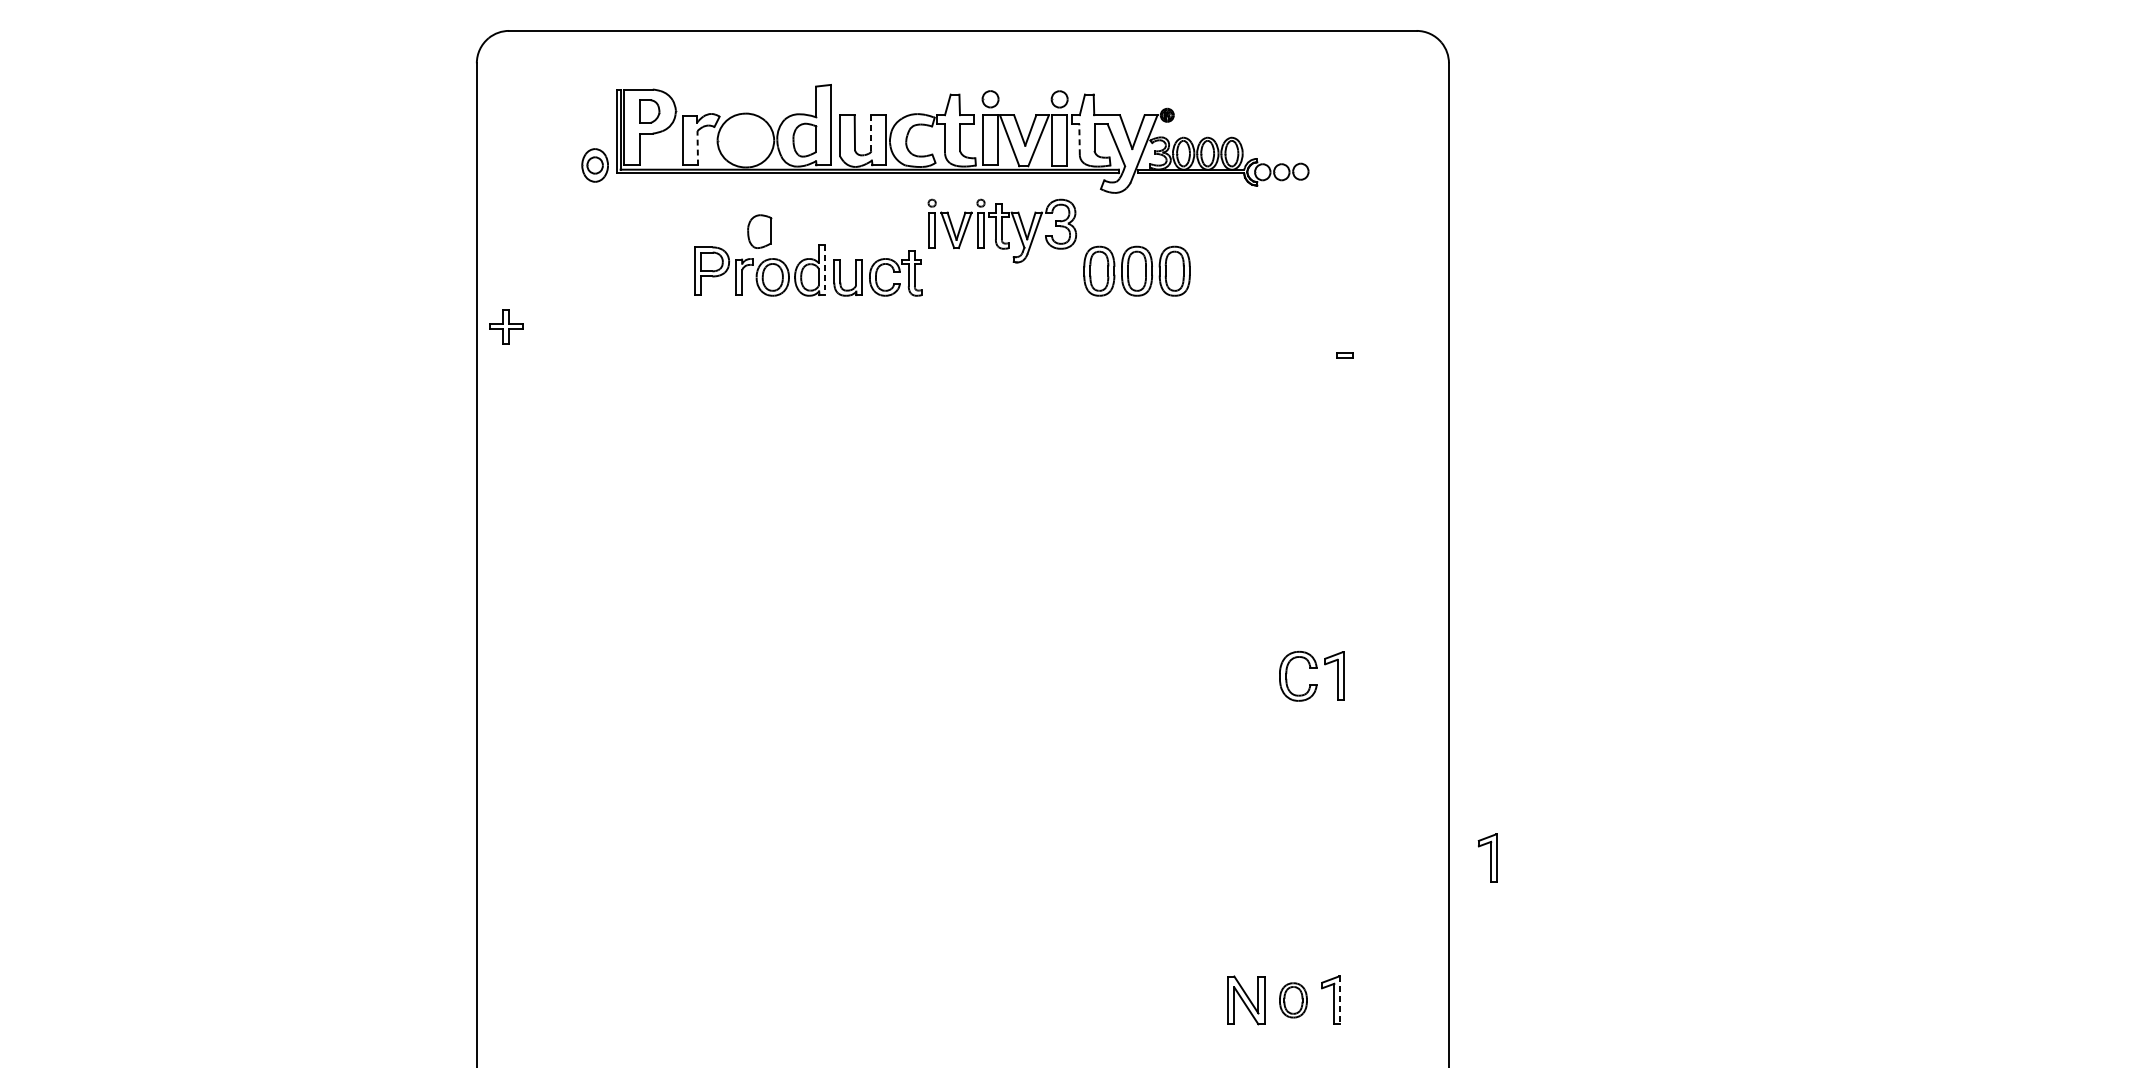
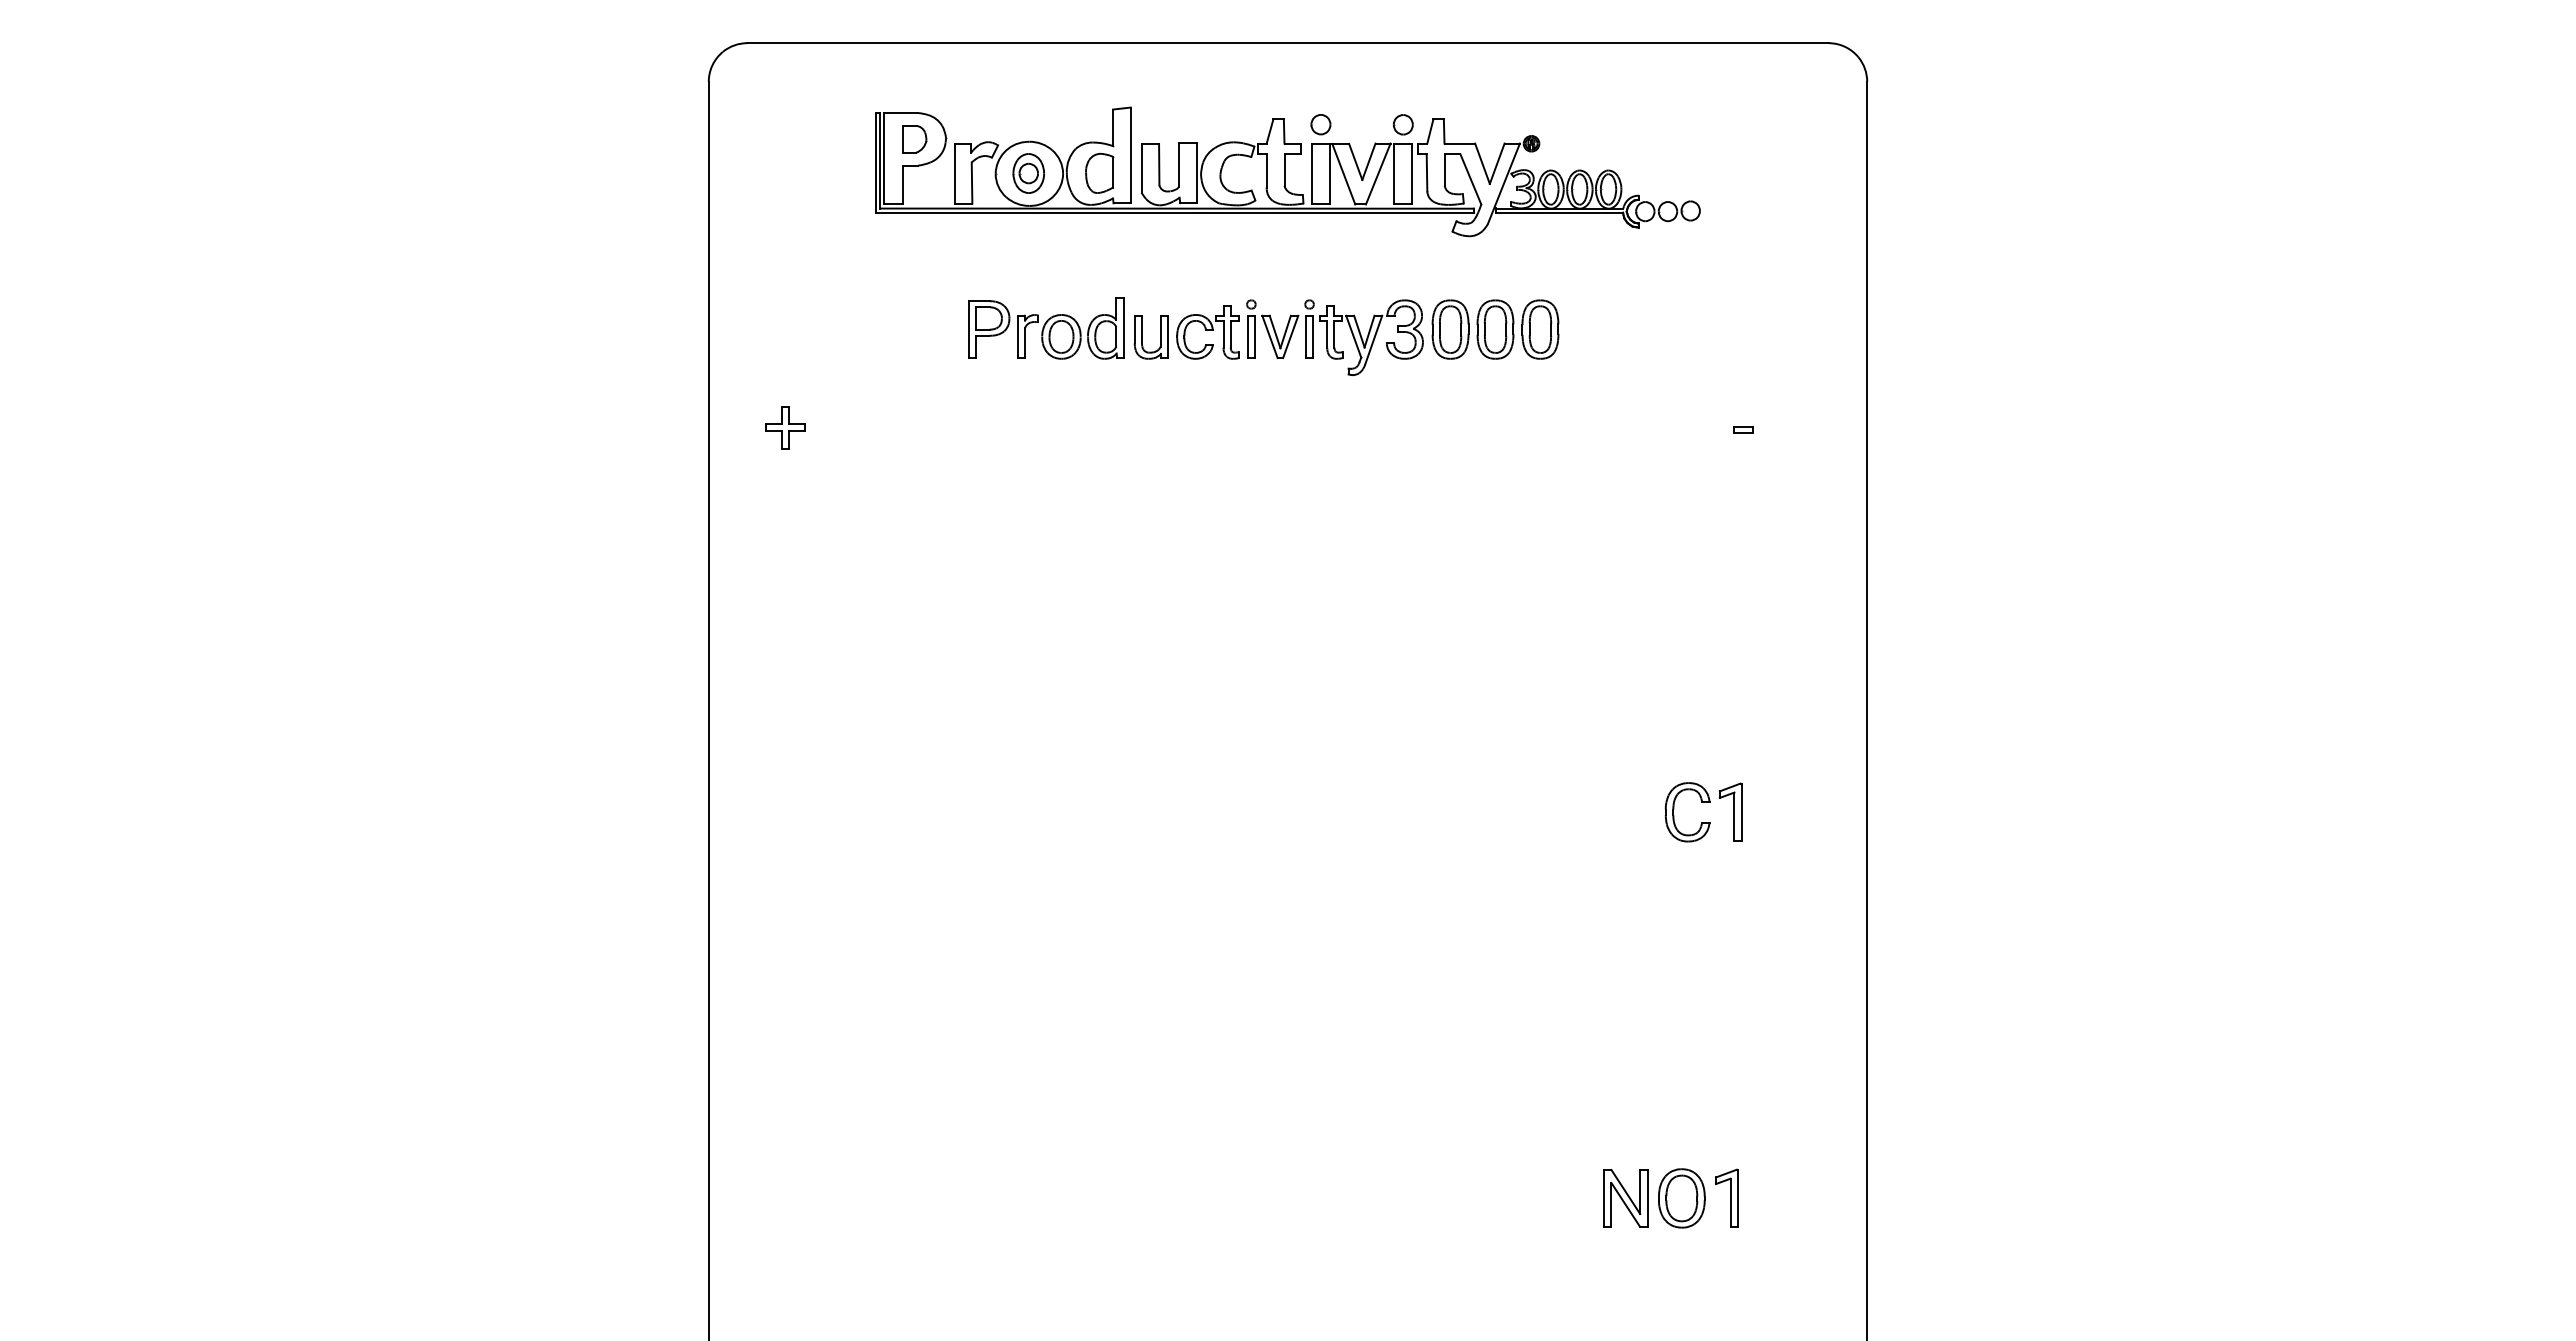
line: (871, 133) -> (1178, 165), dashed -> solid
line: (1079, 139) -> (1427, 172), dashed -> solid
line: (698, 147) -> (972, 182), dashed -> solid
part: (594, 165) -> (1028, 173), moved
part: (759, 230) -> (1045, 281), removed
part: (1001, 230) -> (1334, 337), moved
line: (824, 270) -> (1123, 328), dashed -> solid
part: (505, 326) -> (785, 427), moved
part: (1487, 857) -> (1913, 1028), removed
part: (1293, 1000) -> (1681, 1198), size x1.43
line: (1340, 1000) -> (1737, 1198), dashed -> solid

